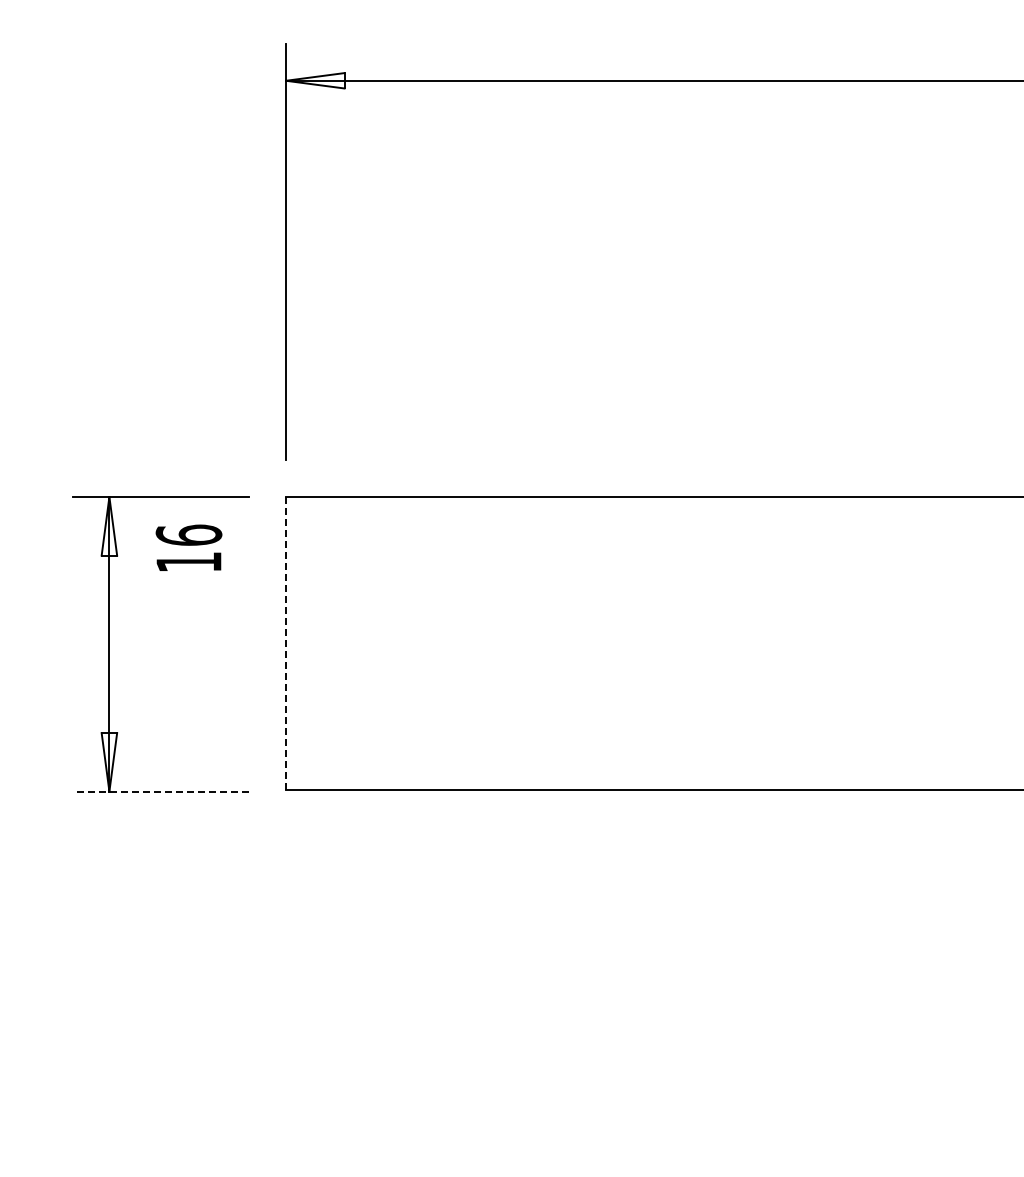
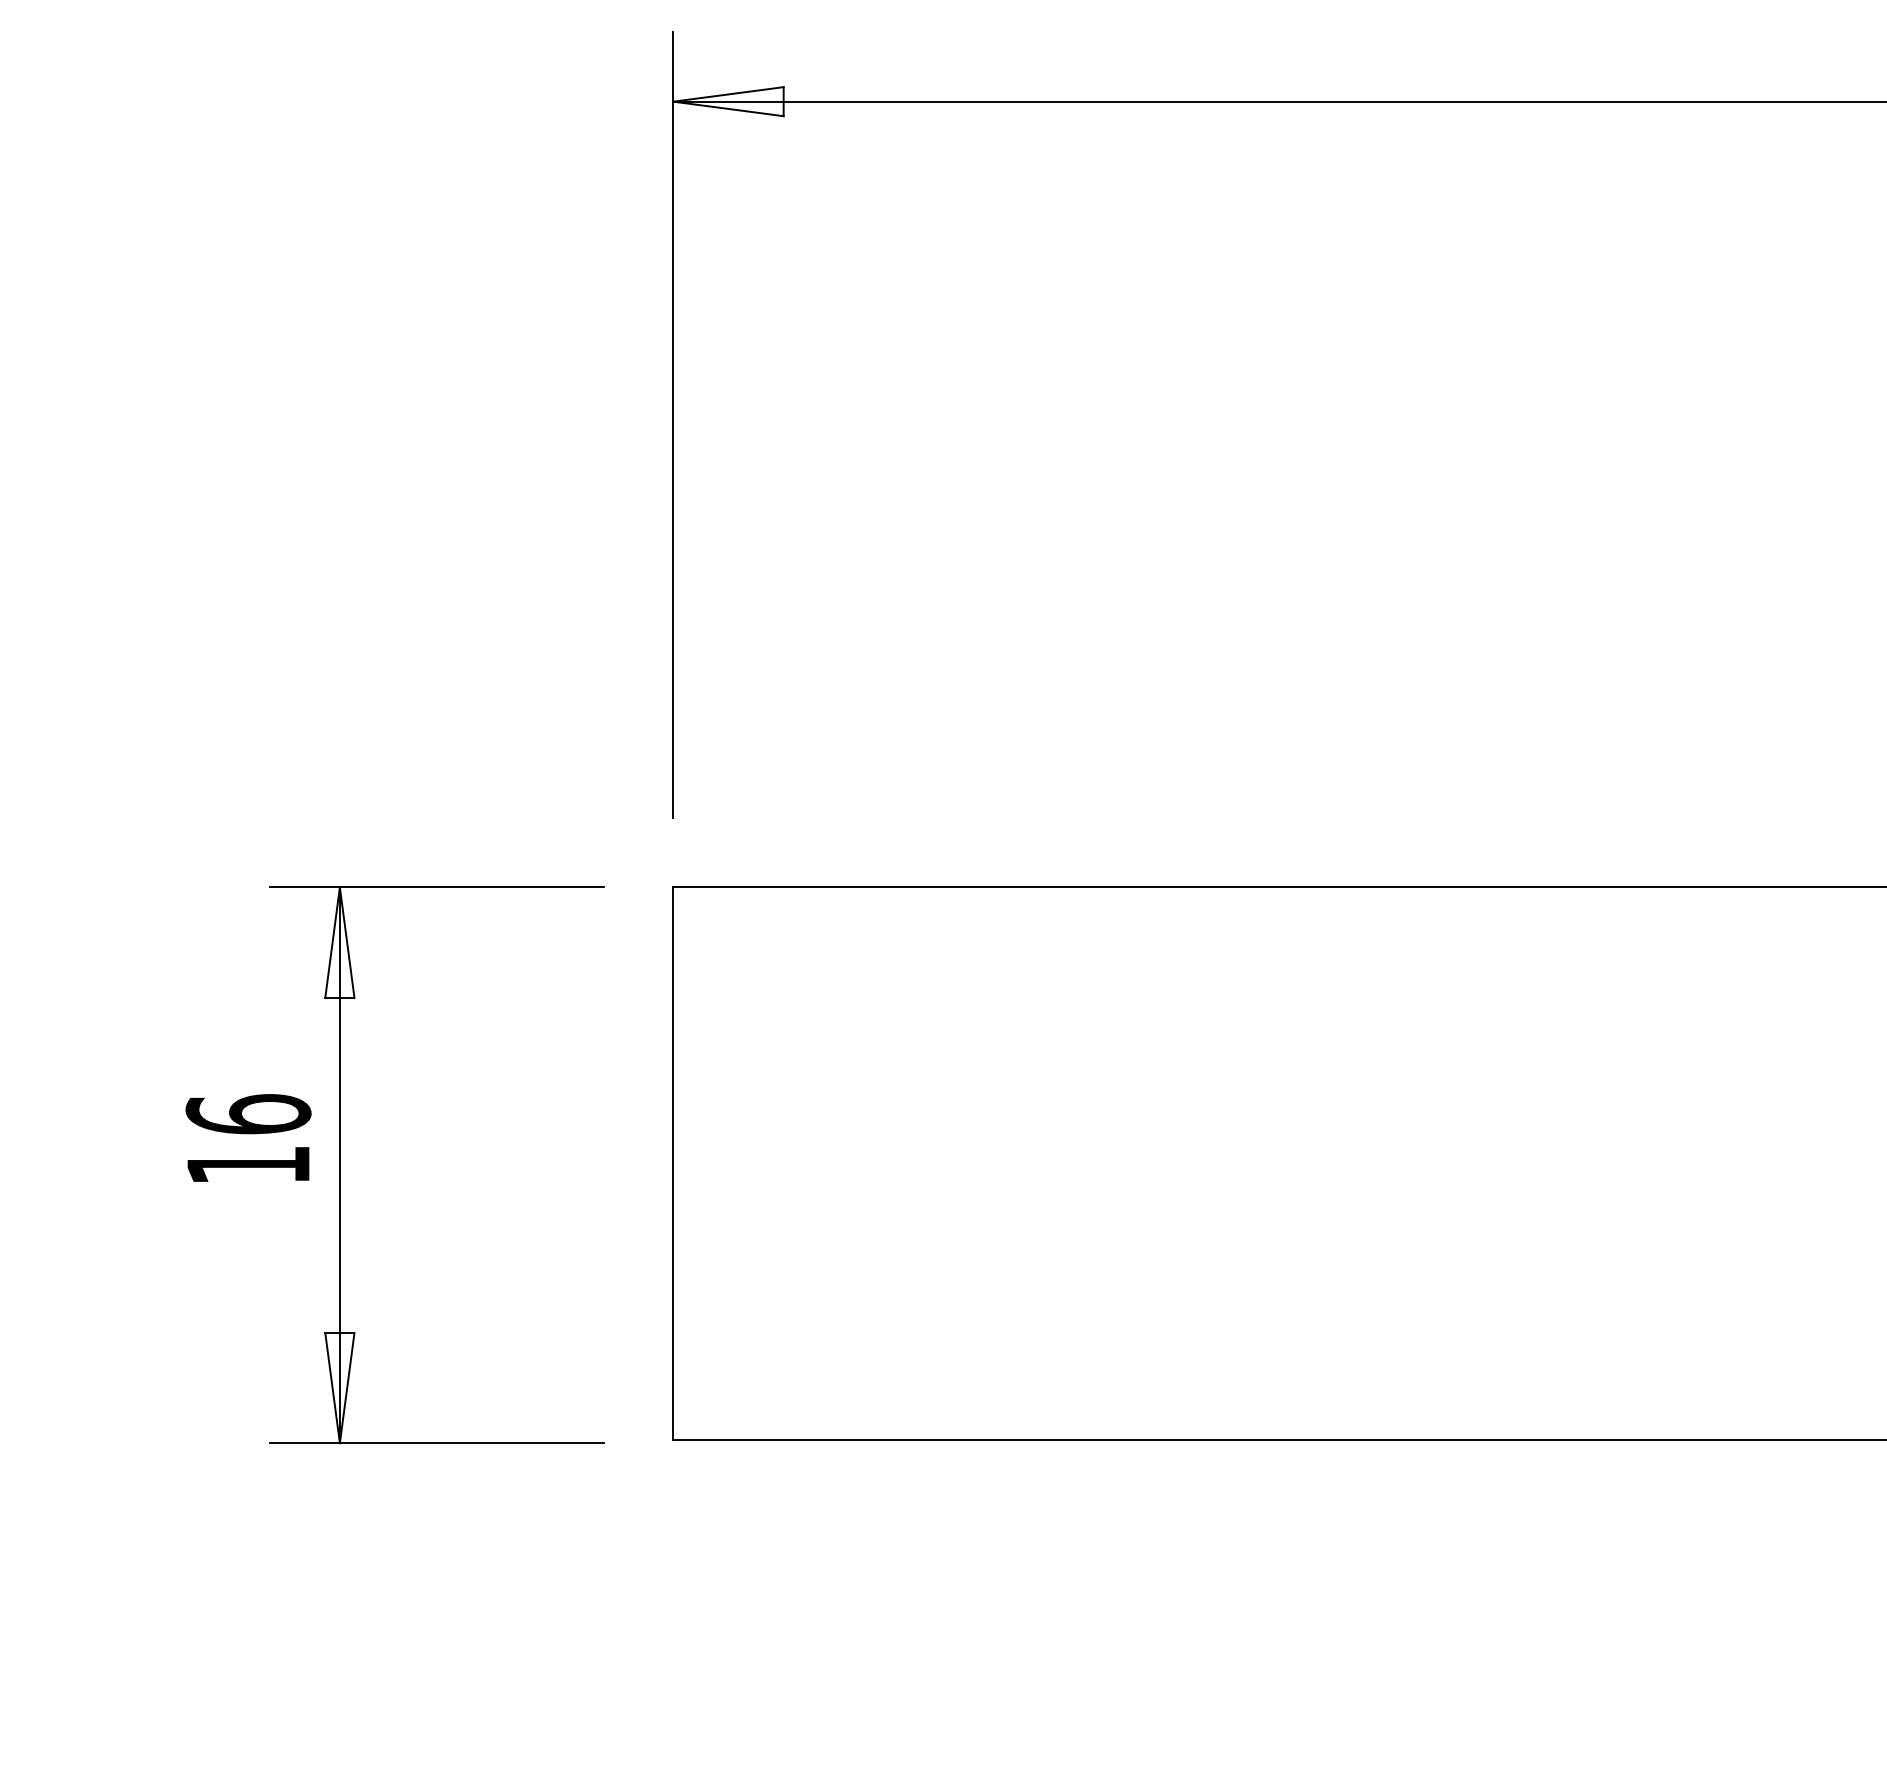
text: (188, 547) -> (247, 1137), moved
line: (286, 642) -> (674, 1161), dashed -> solid
line: (160, 791) -> (436, 1443), dashed -> solid

